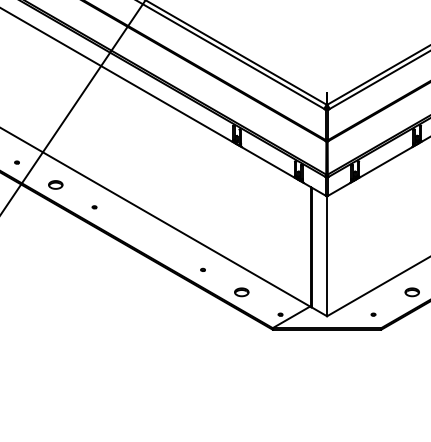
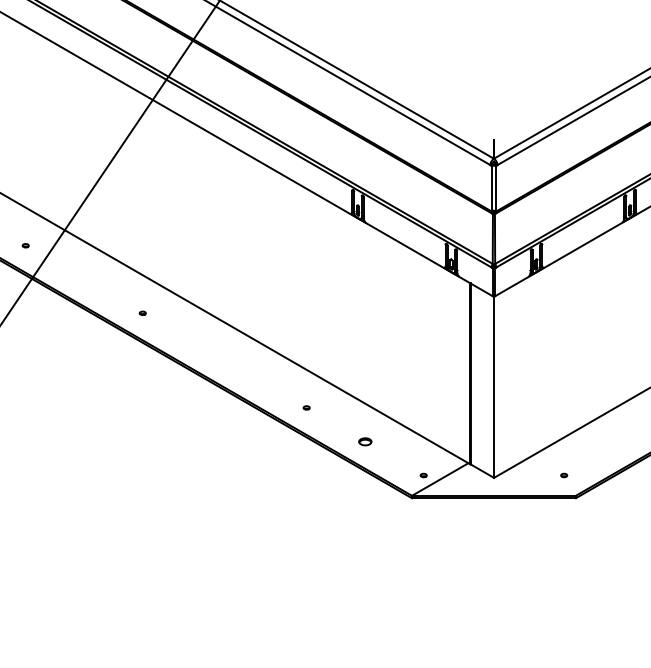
part: (55, 184) -> (83, 278), removed
part: (241, 292) -> (364, 441), size x0.6
part: (411, 292) -> (621, 441), removed

